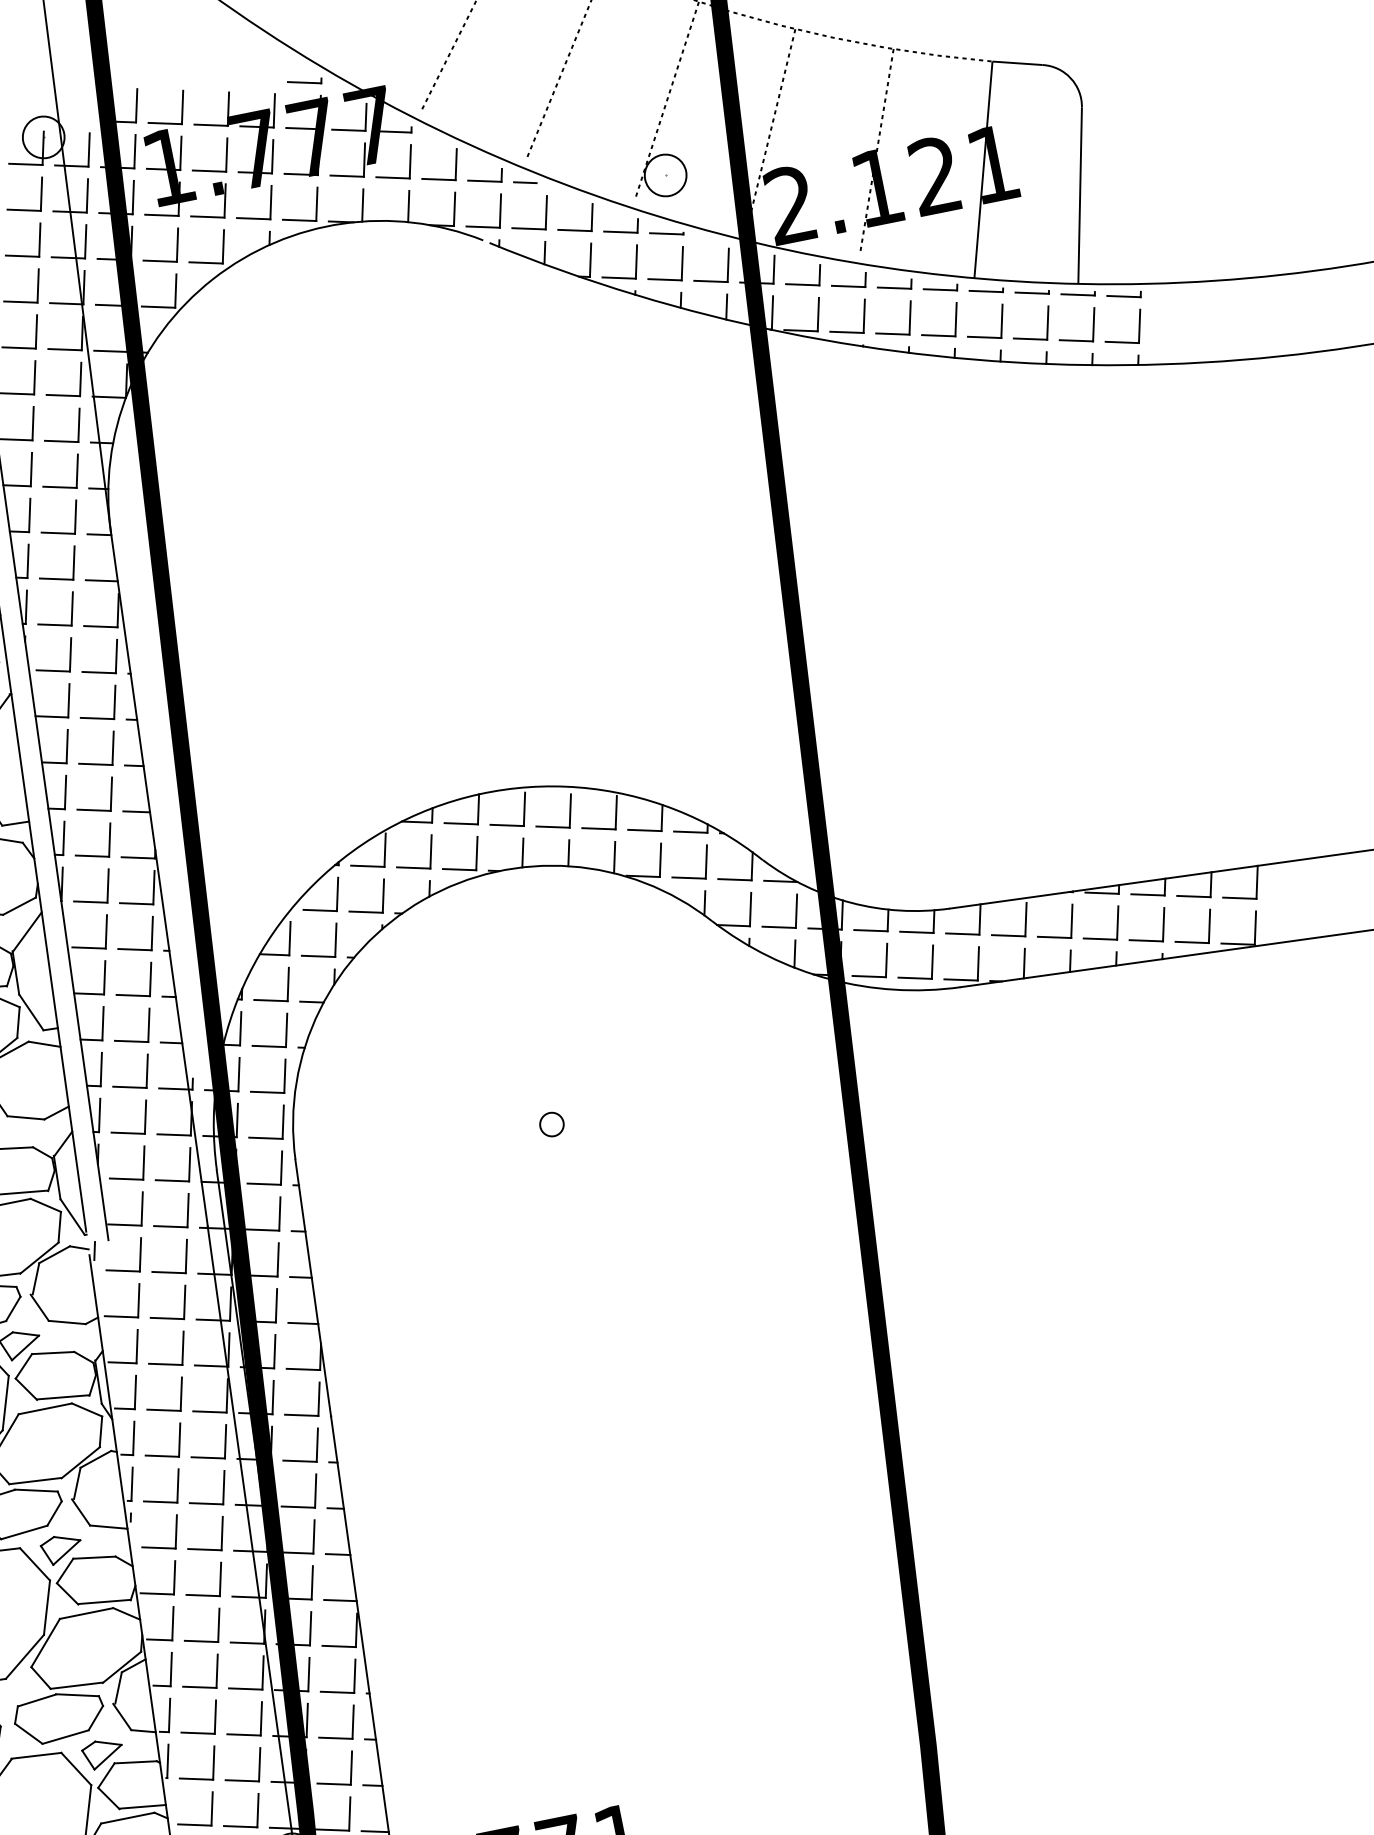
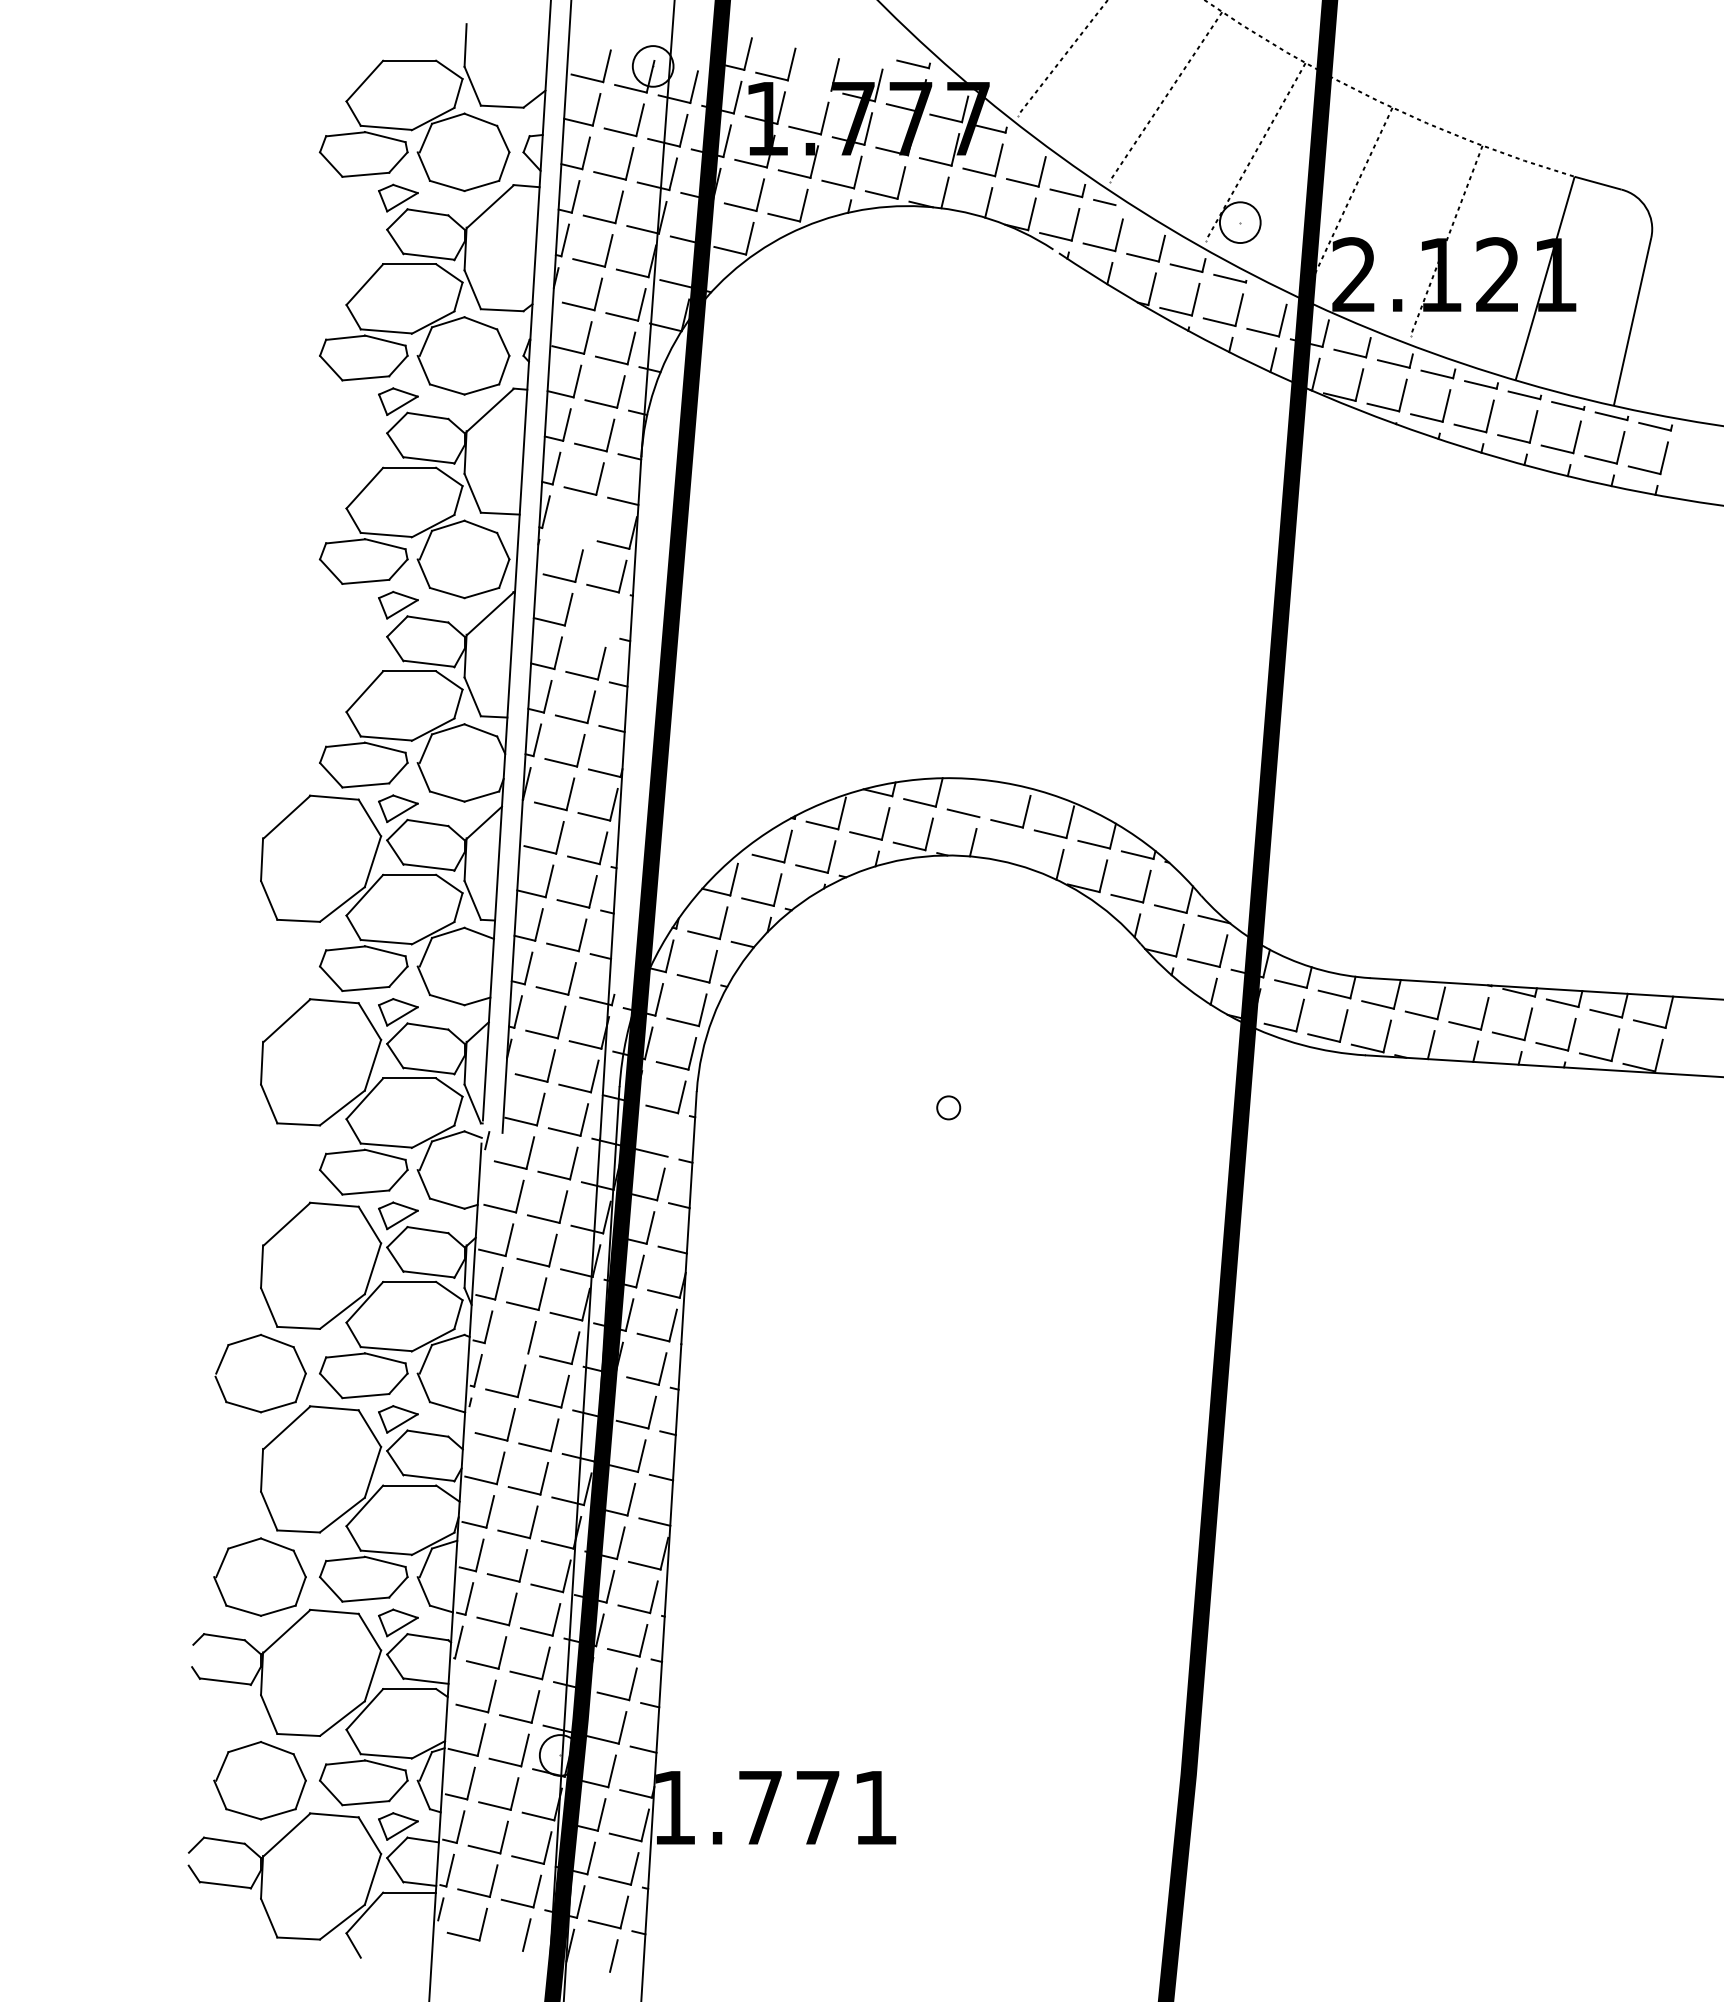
line: (210, 124) -> (815, 86), removed
part: (55, 623) -> (570, 533), removed
part: (99, 717) -> (594, 631), removed
line: (524, 809) -> (983, 801), removed
line: (569, 852) -> (1017, 851), removed
line: (279, 1213) -> (671, 1140), removed
line: (162, 1455) -> (512, 1349), removed

